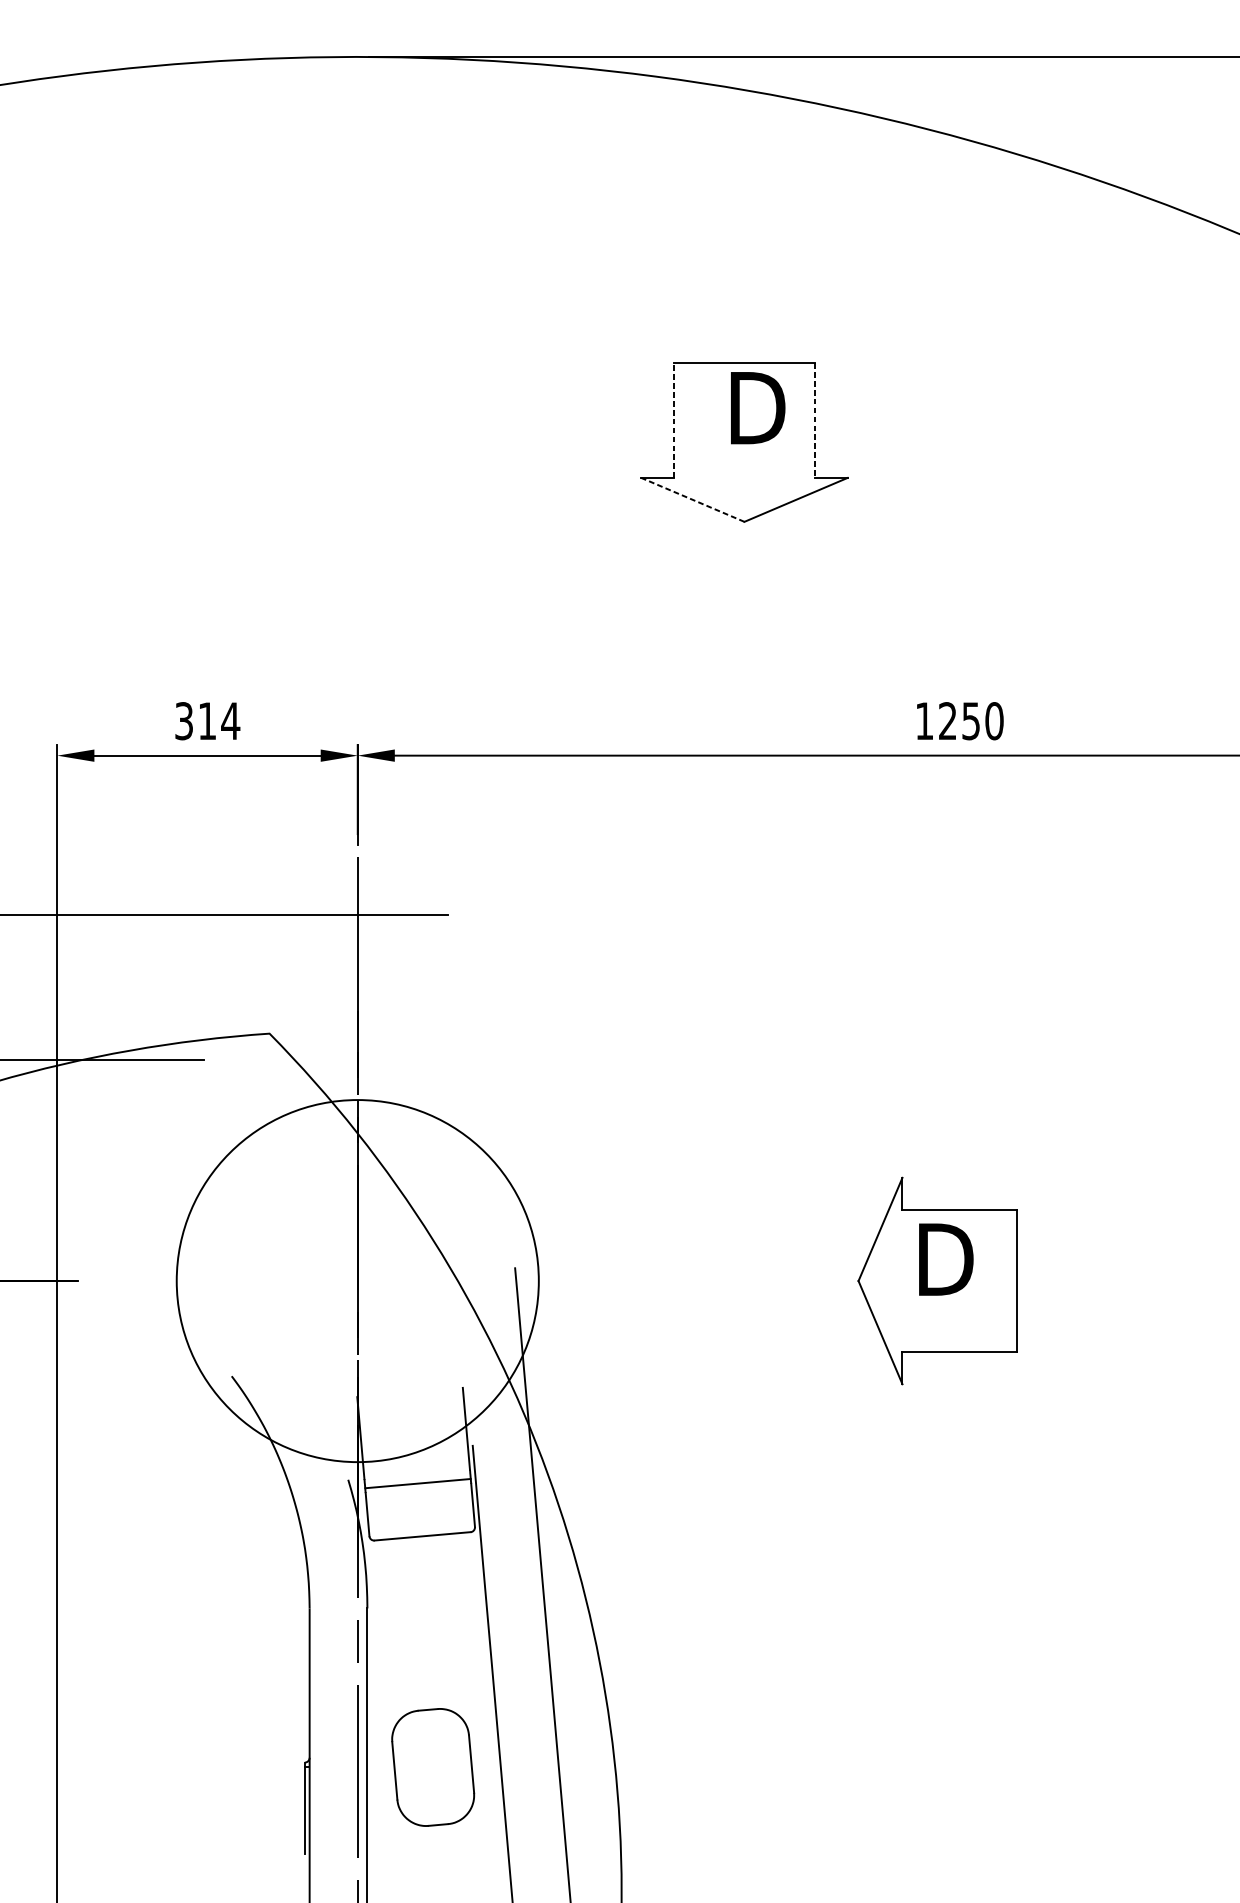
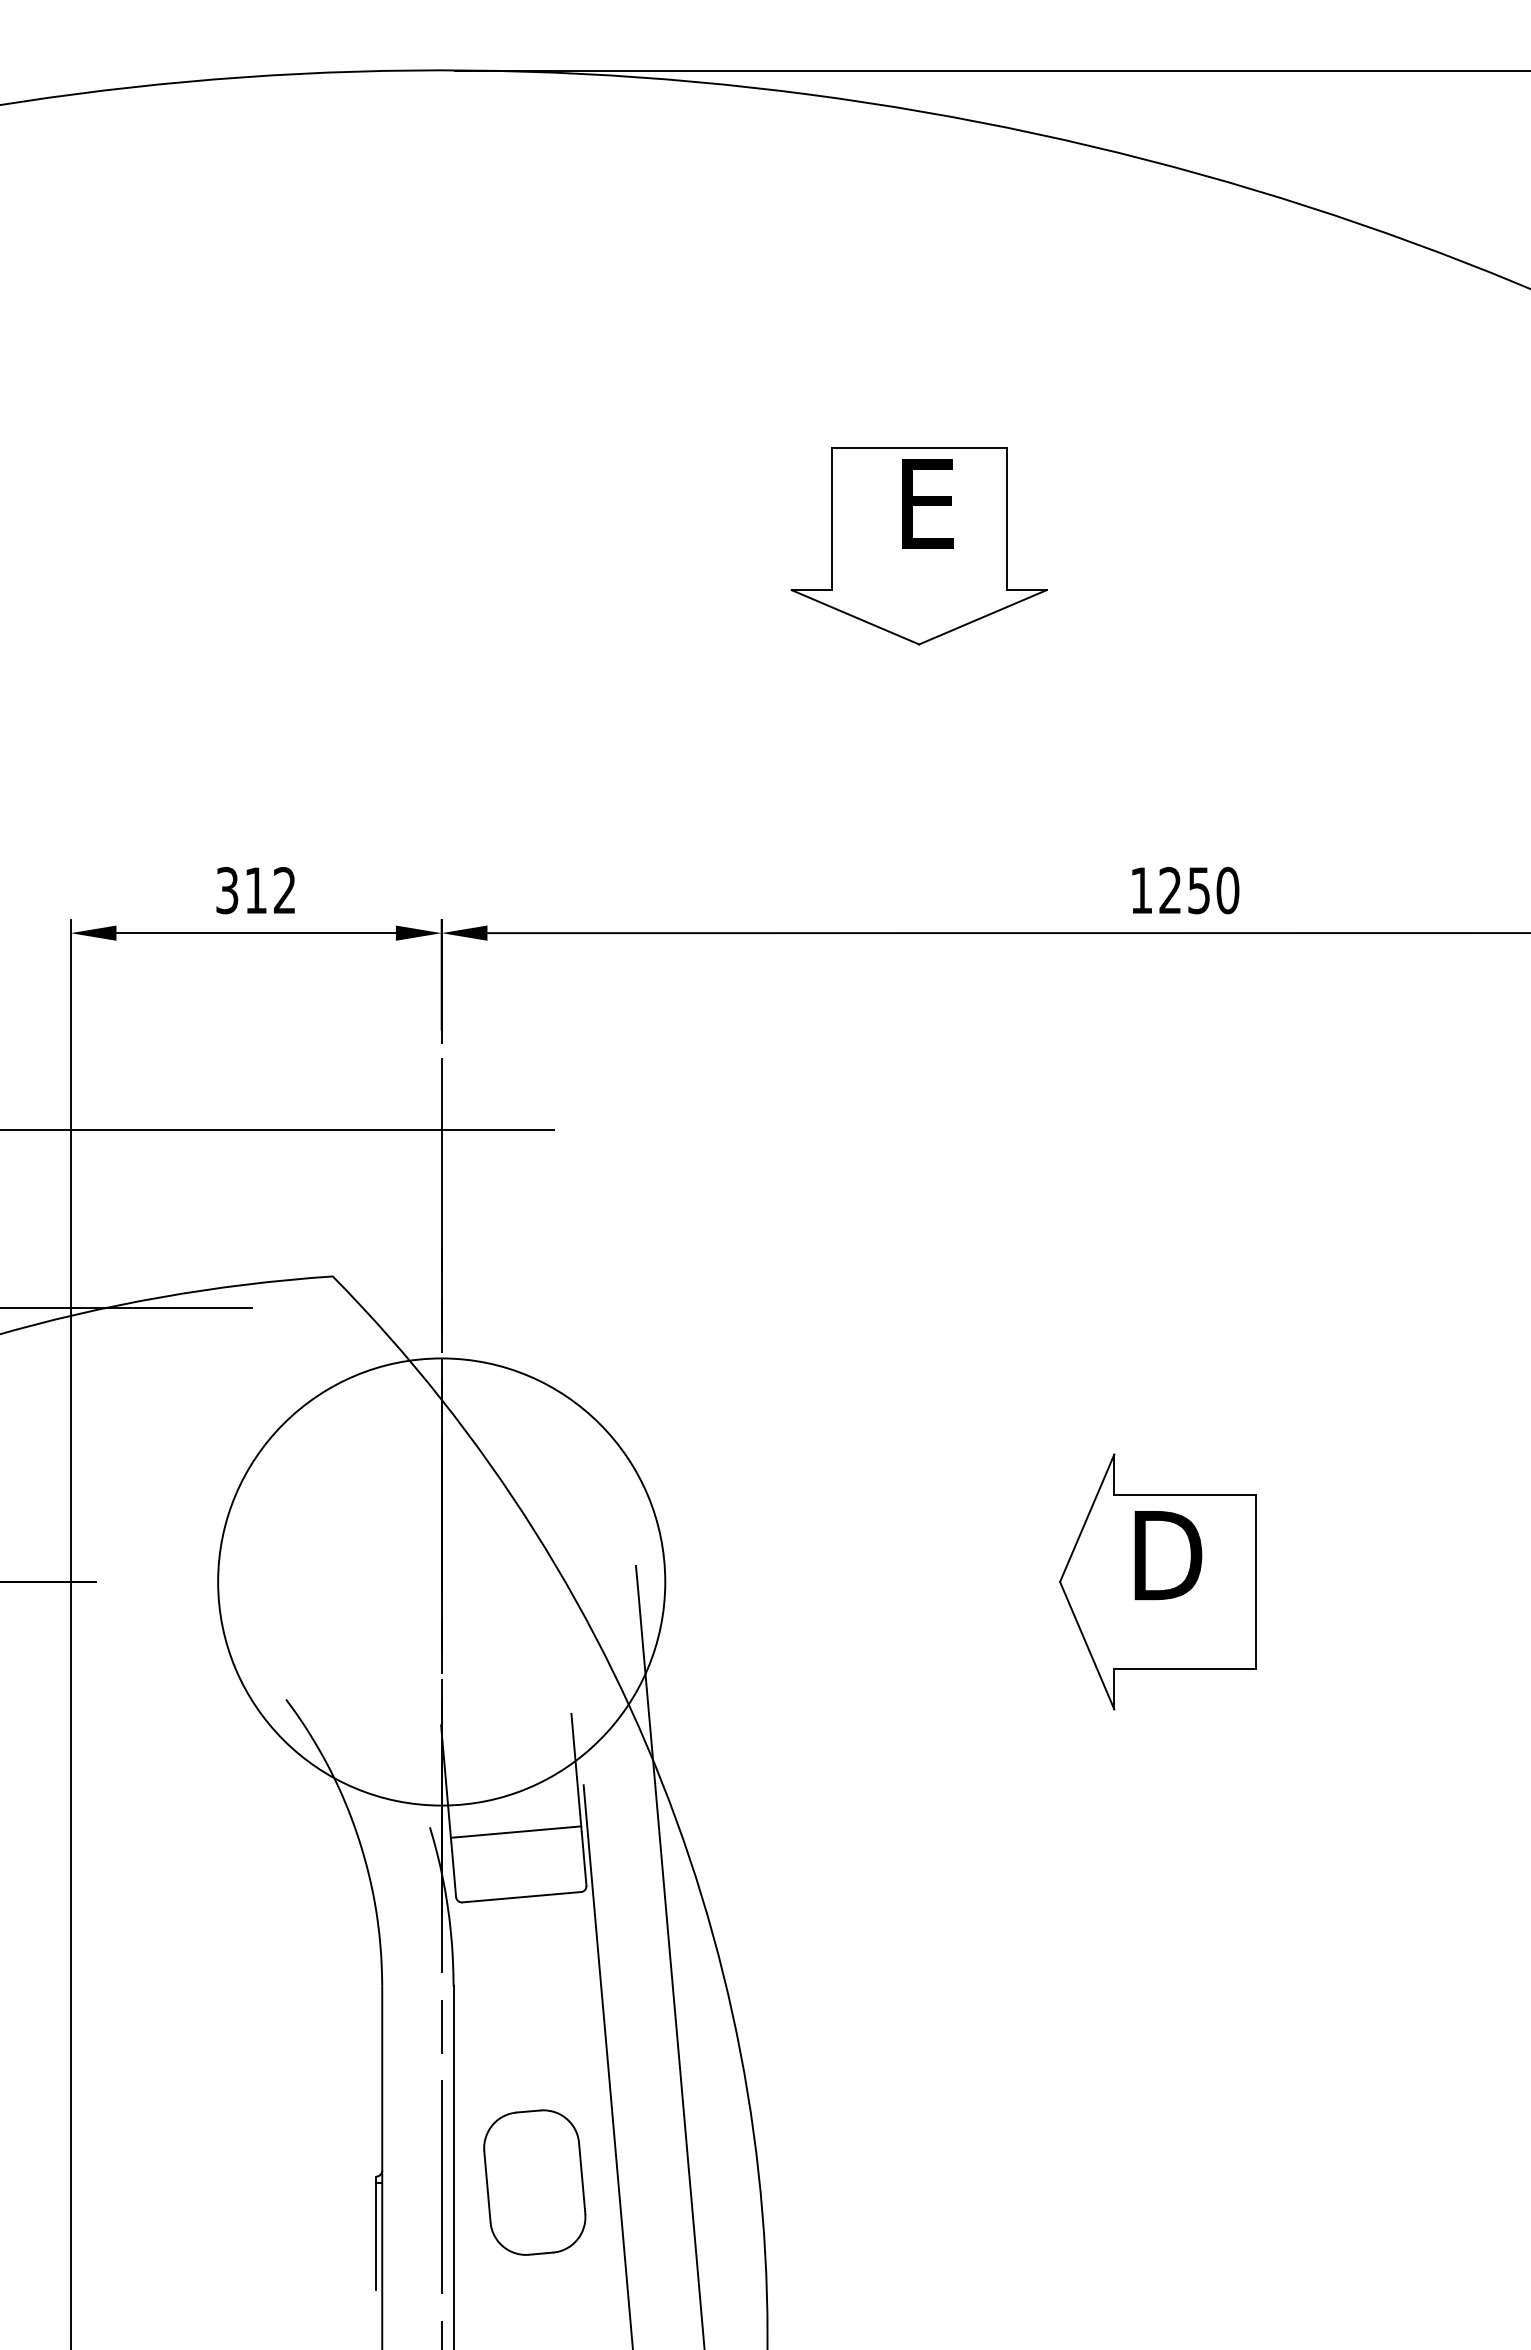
text: (757, 407) -> (935, 503), D -> E
line: (673, 420) -> (831, 519), dashed -> solid
line: (815, 420) -> (1006, 519), dashed -> solid
line: (692, 500) -> (855, 617), dashed -> solid
text: (230, 721) -> (284, 890), 314 -> 312

